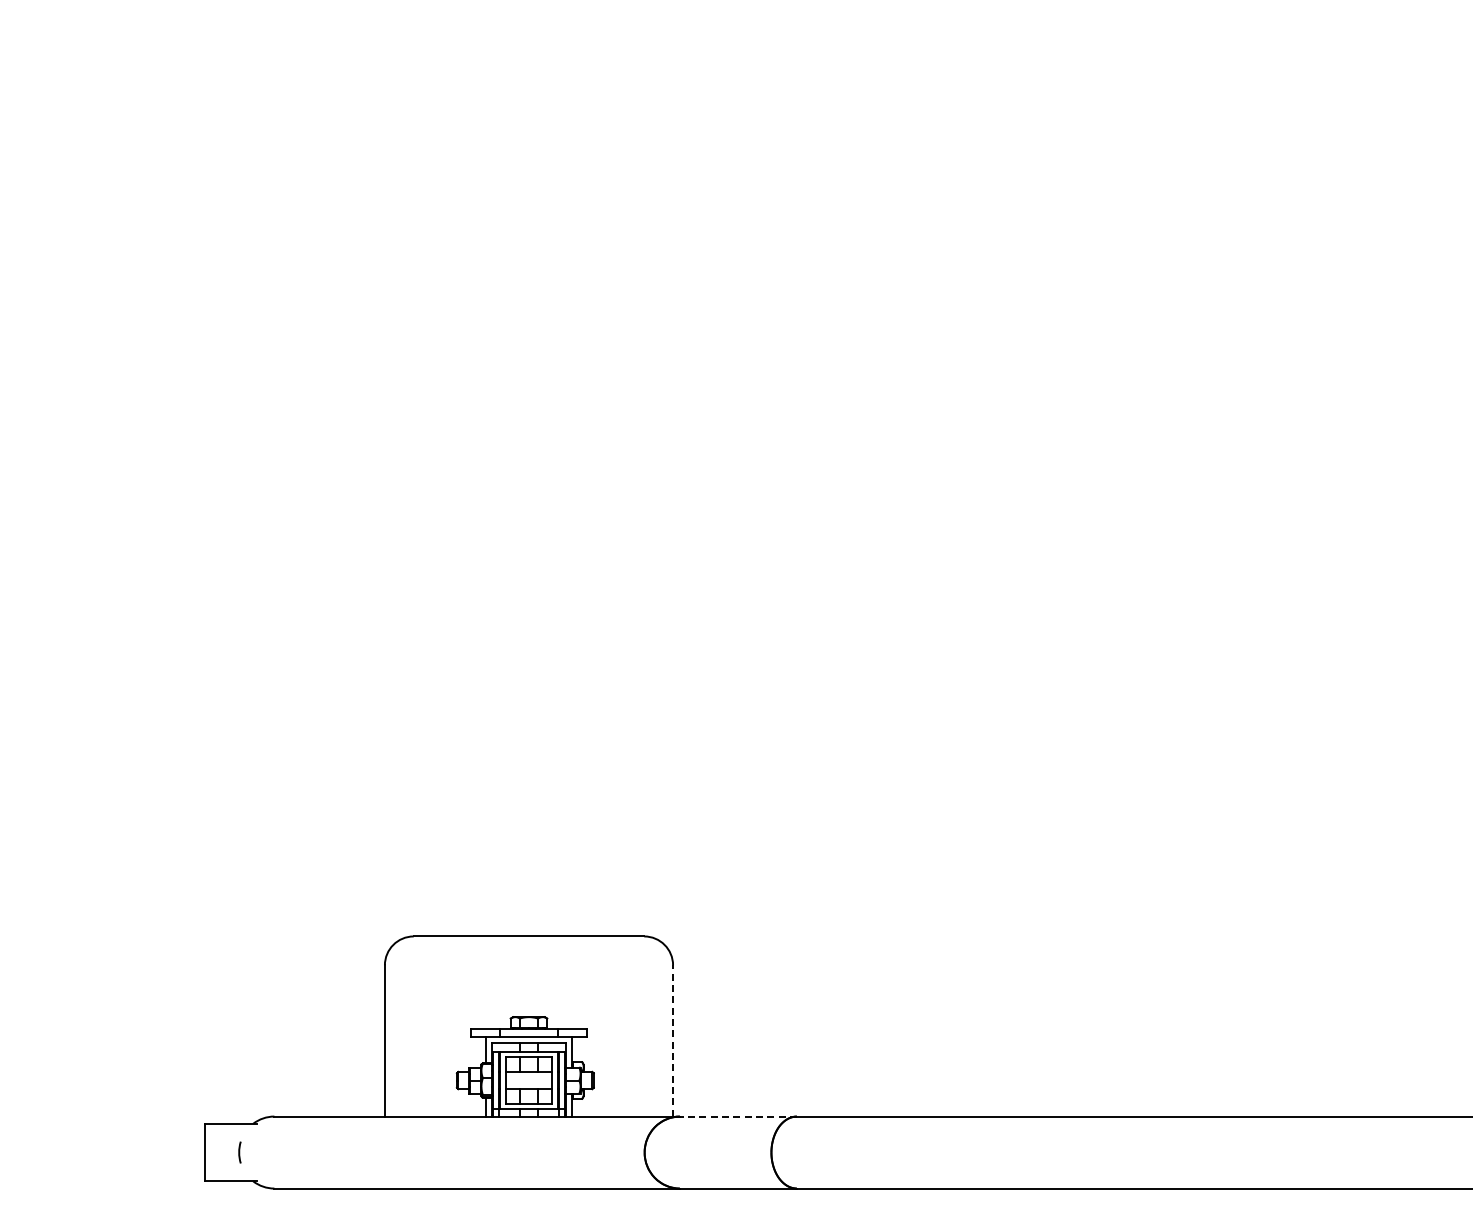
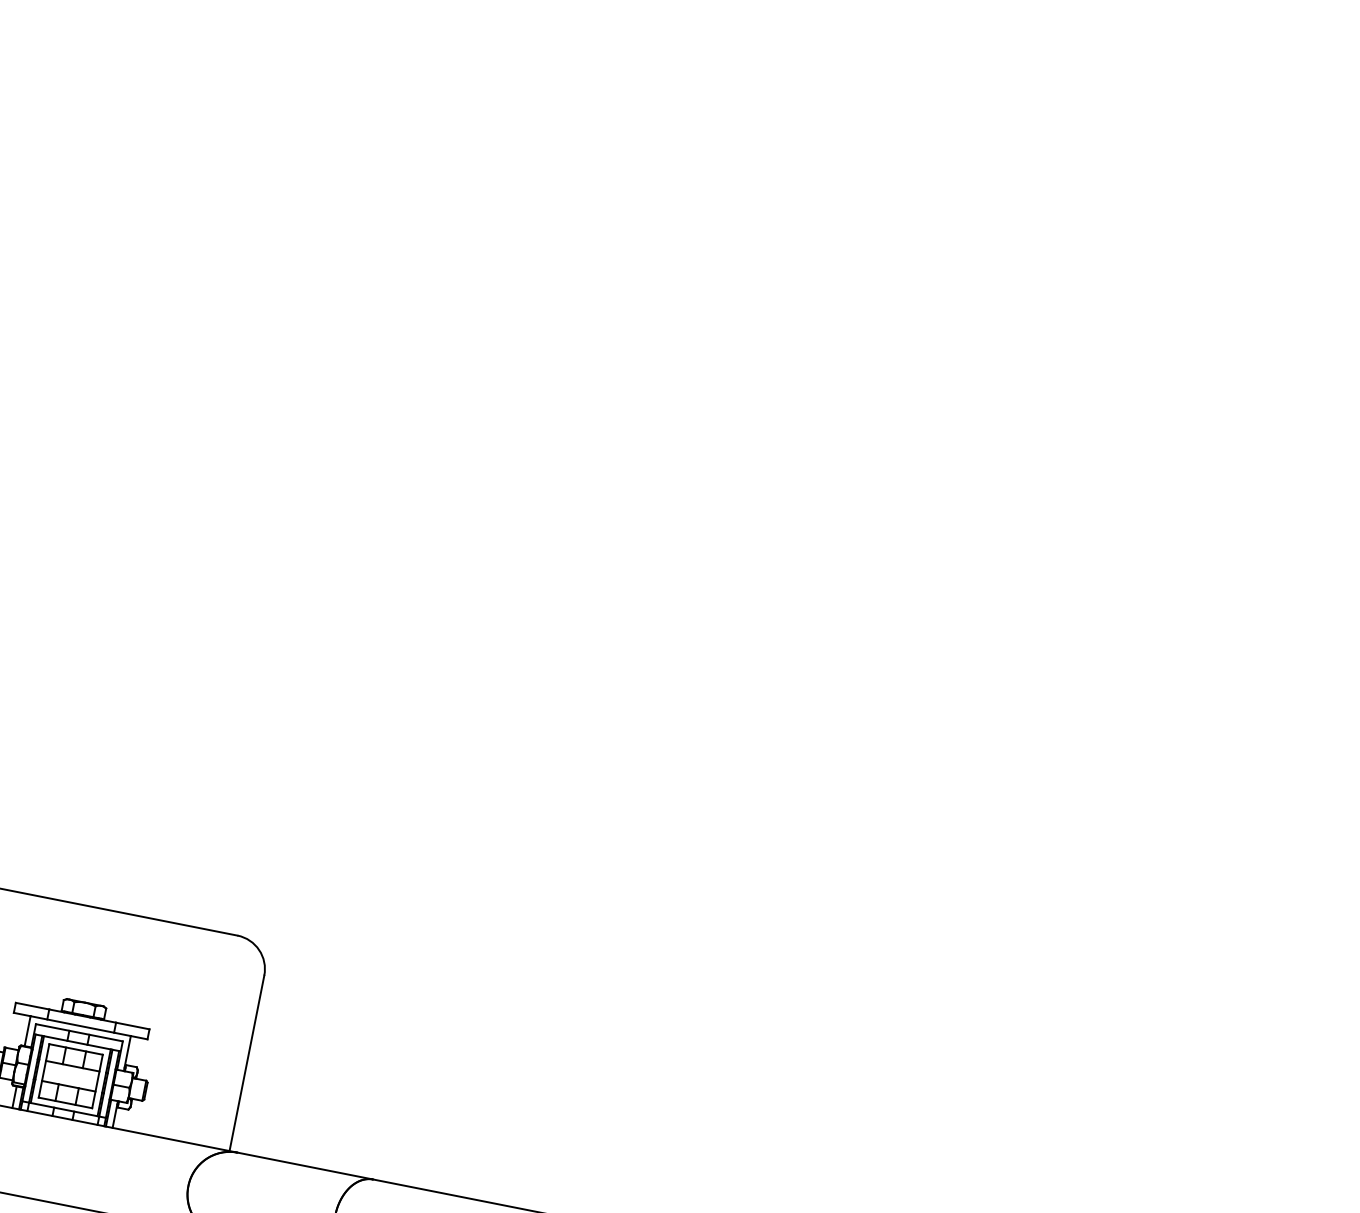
line: (673, 1040) -> (247, 1062), dashed -> solid
line: (738, 1116) -> (305, 1166), dashed -> solid

